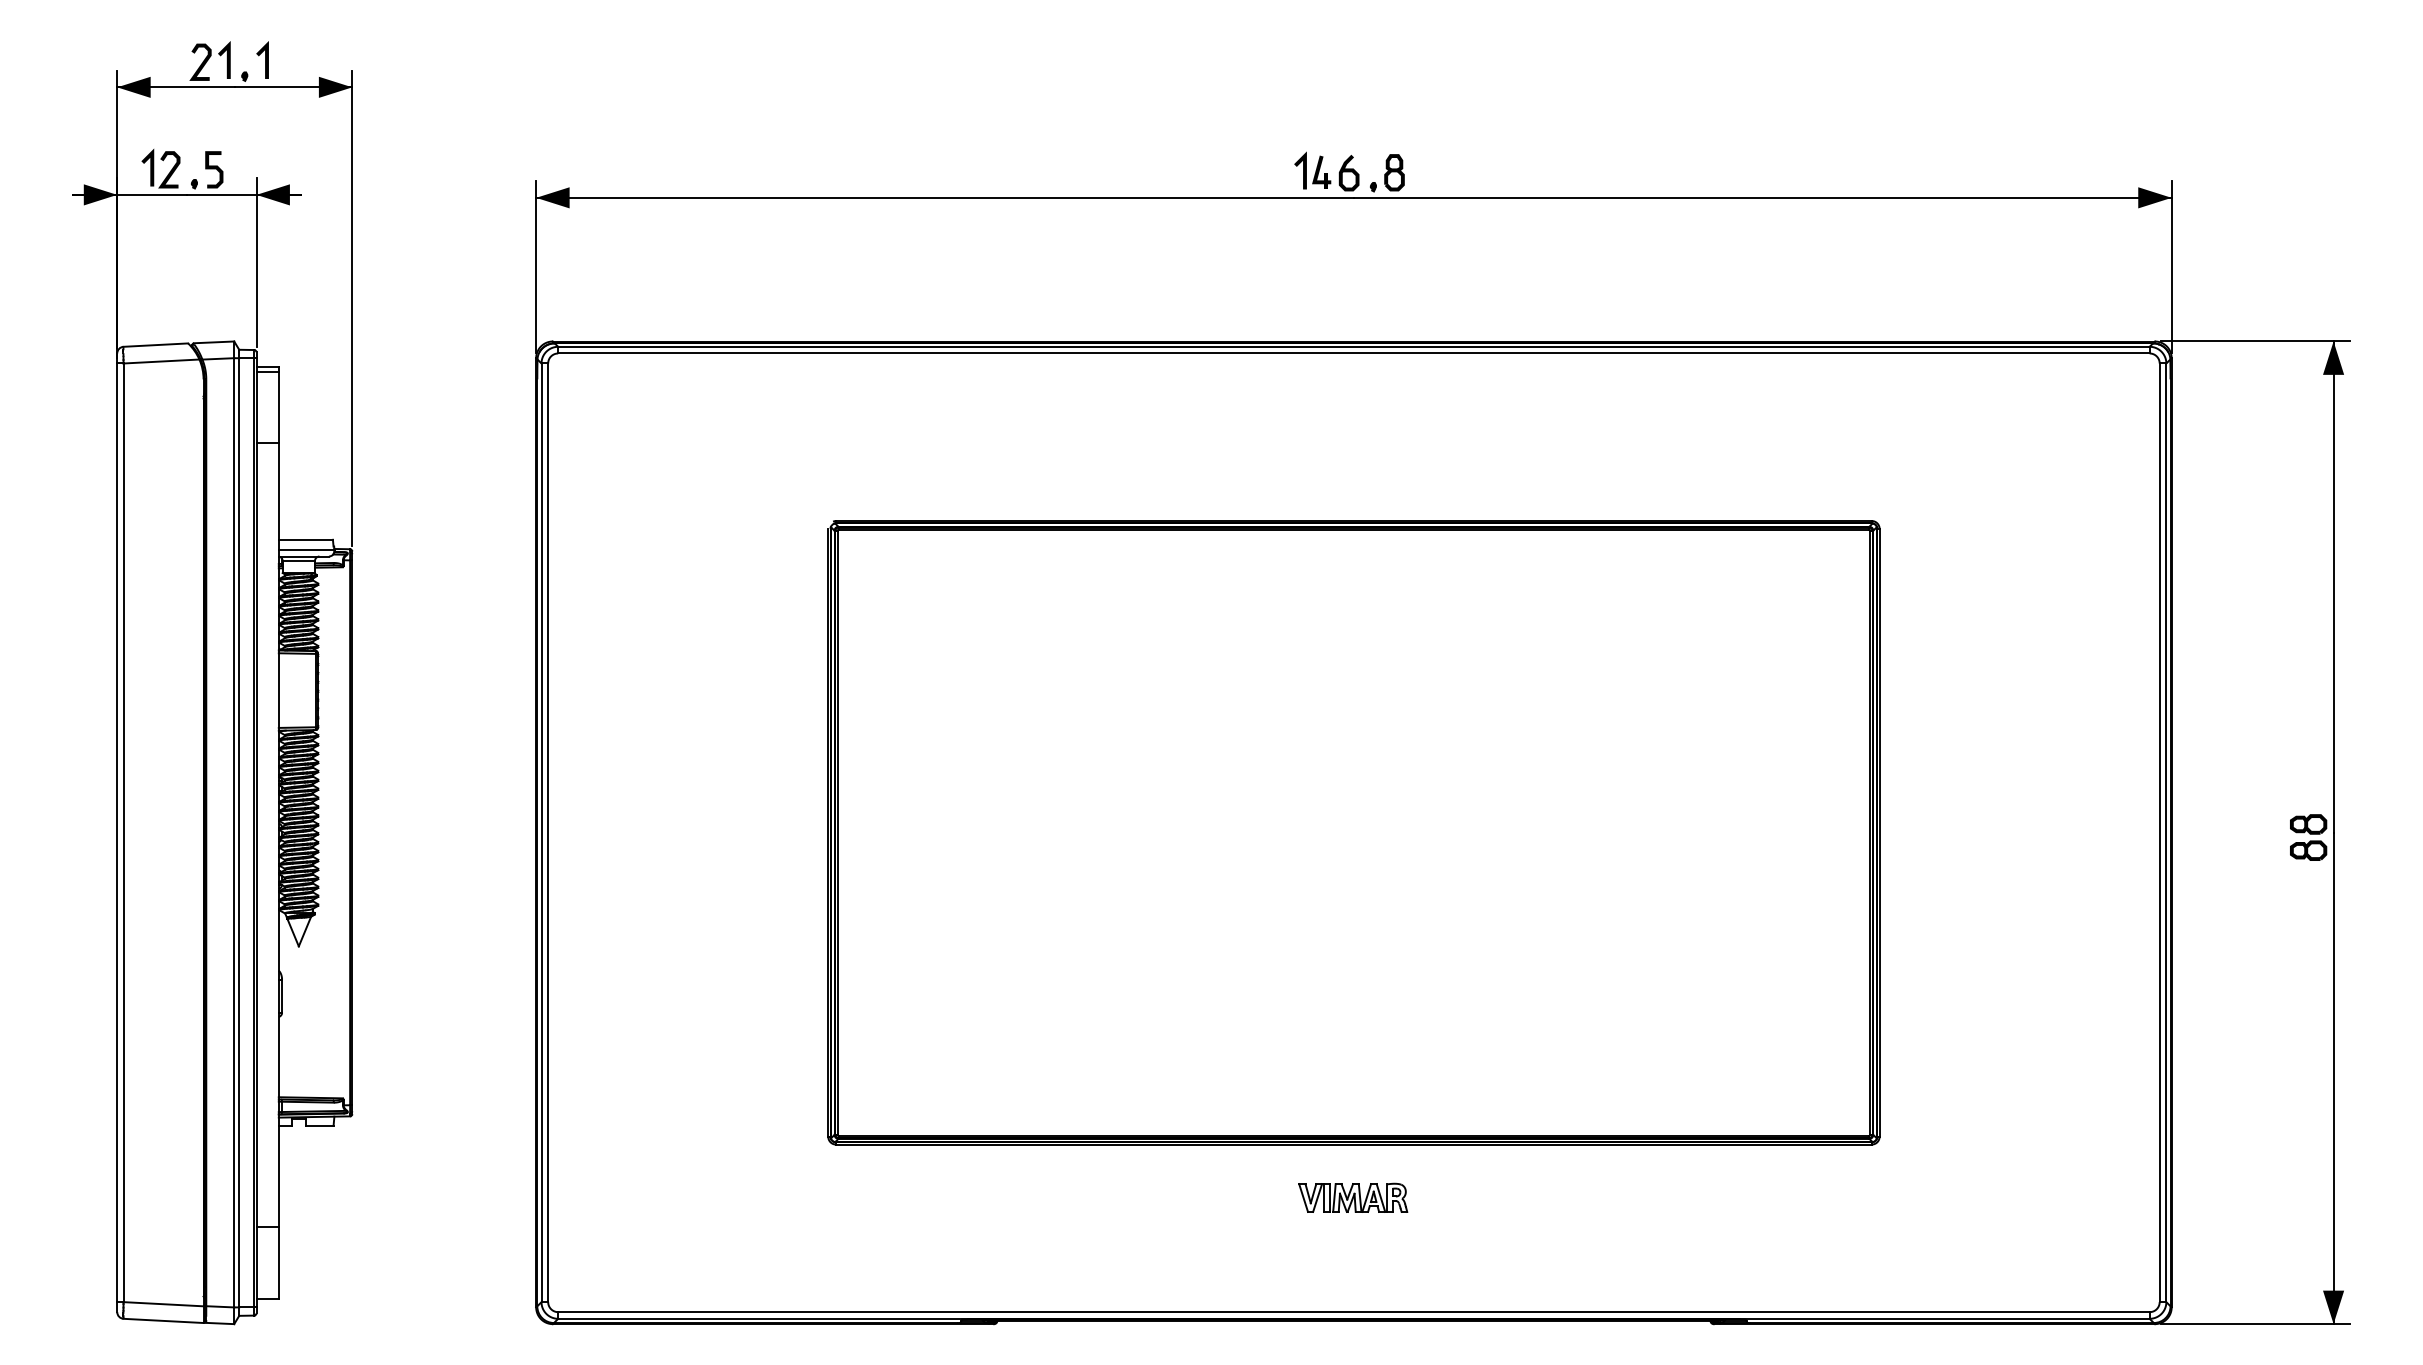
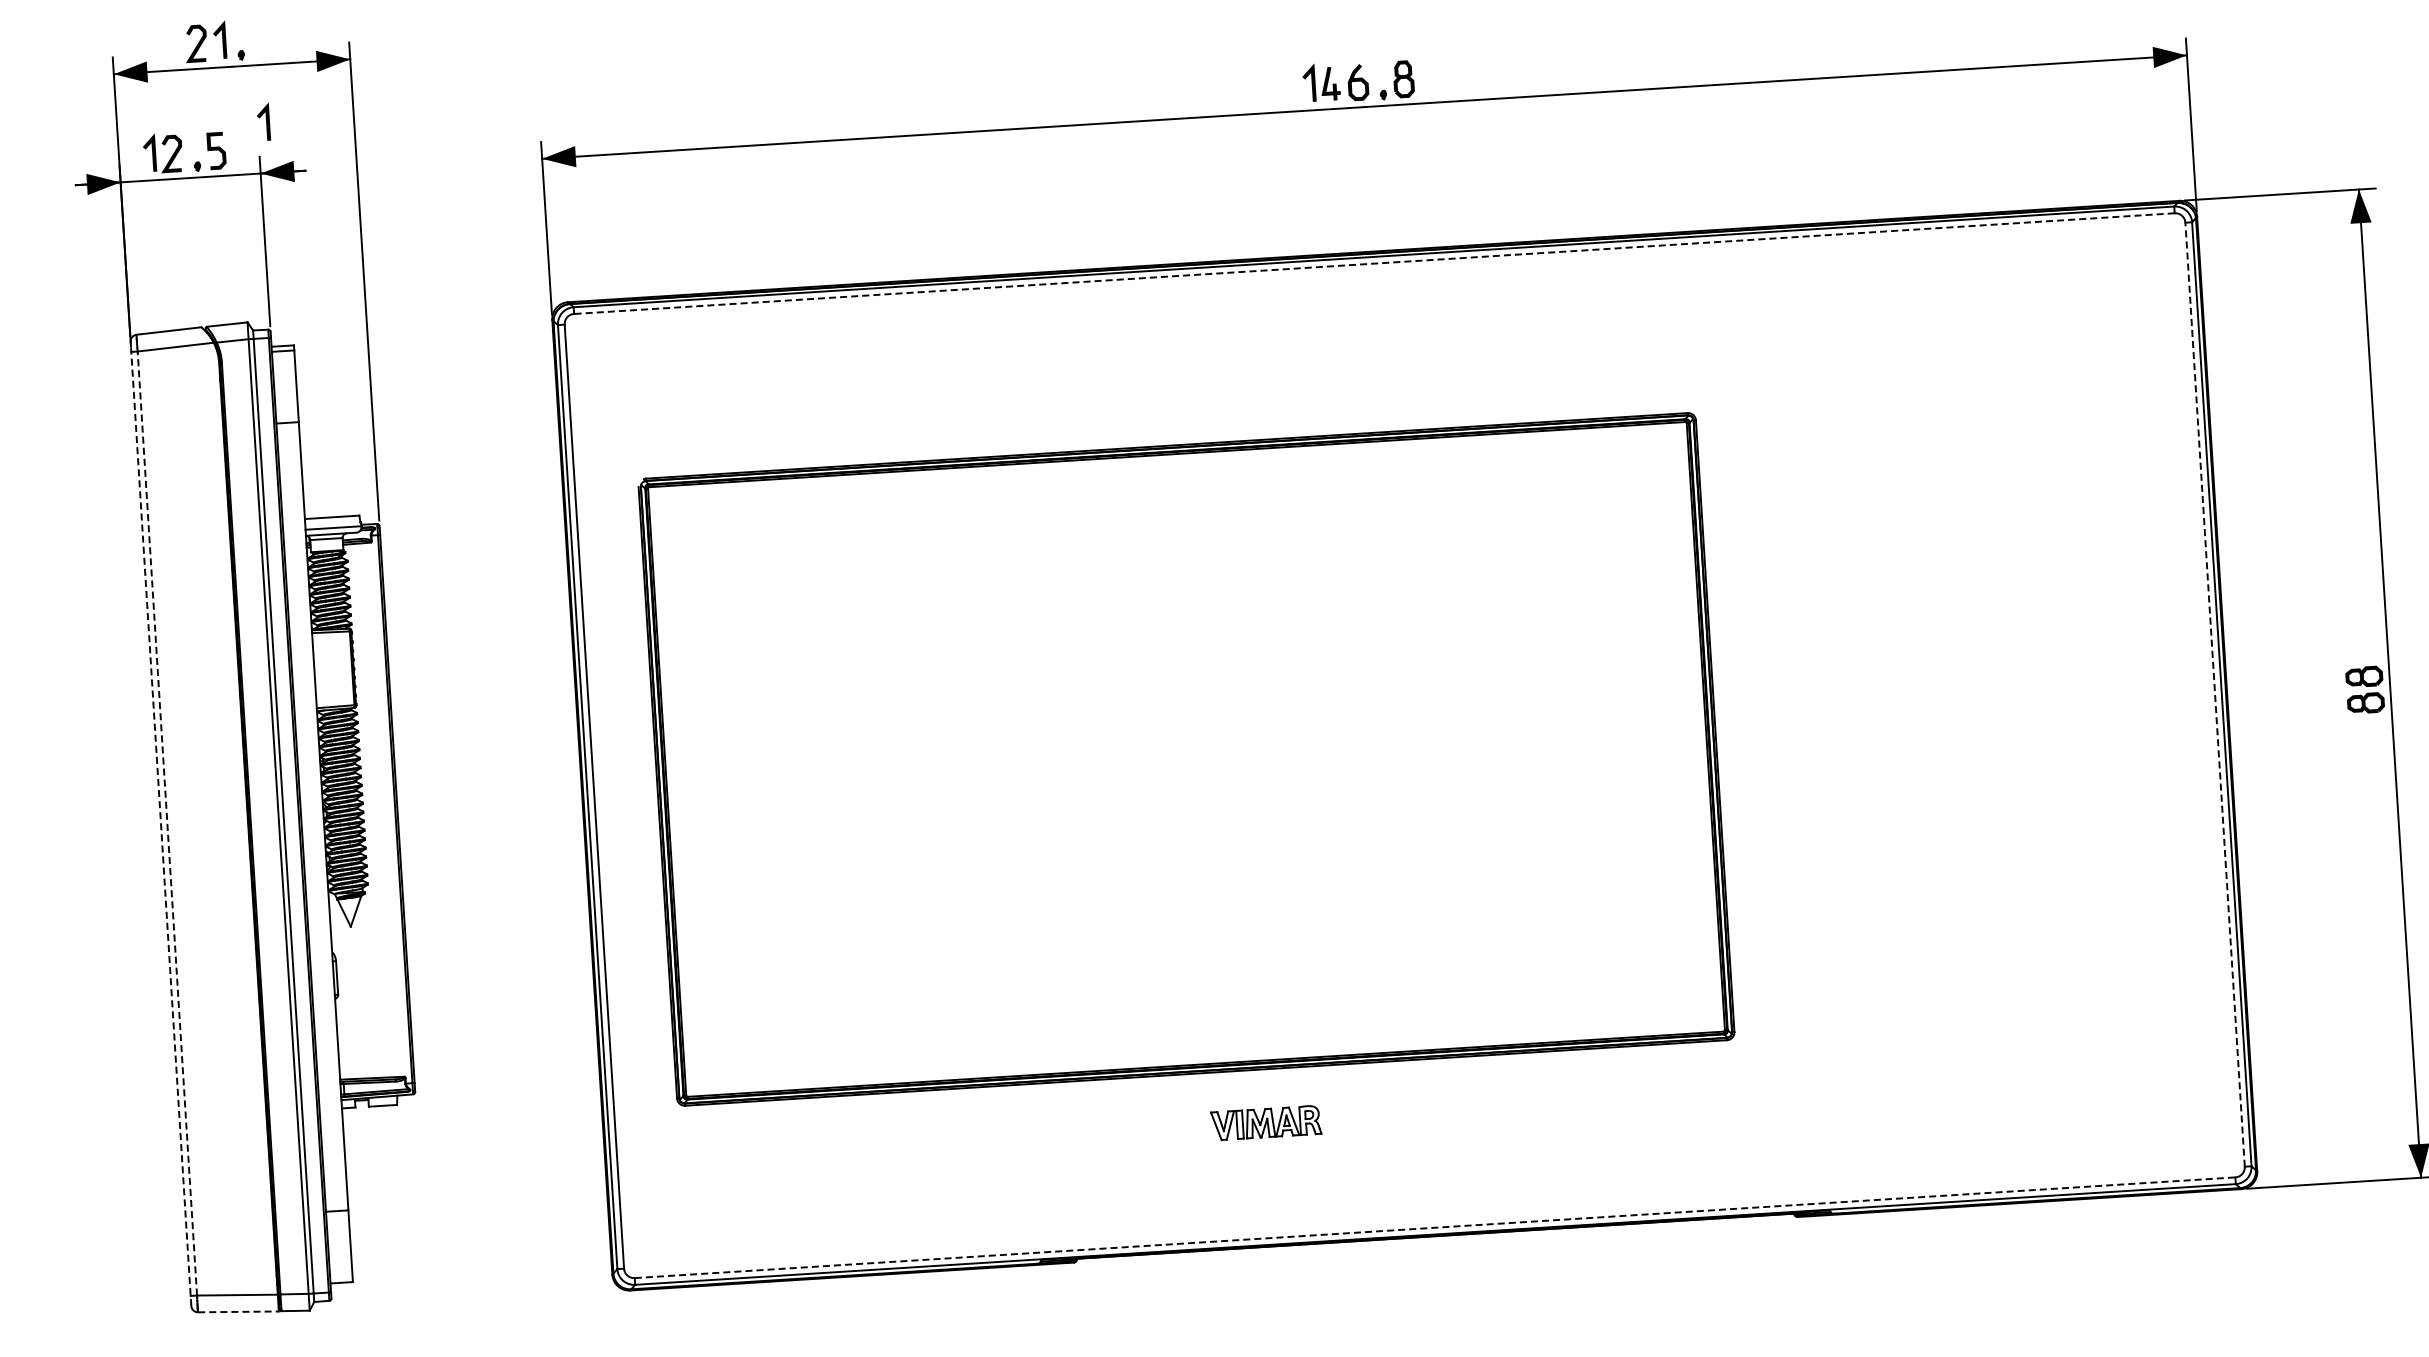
line: (265, 59) -> (266, 121), moved
line: (1353, 353) -> (1373, 263), solid -> dashed
line: (117, 832) -> (161, 823), solid -> dashed
line: (123, 832) -> (167, 823), solid -> dashed
part: (1353, 832) -> (1186, 759), moved
line: (2159, 832) -> (2214, 694), solid -> dashed
part: (1353, 1197) -> (1266, 1122), moved
line: (1353, 1312) -> (1434, 1228), solid -> dashed
line: (164, 1320) -> (239, 1311), solid -> dashed

